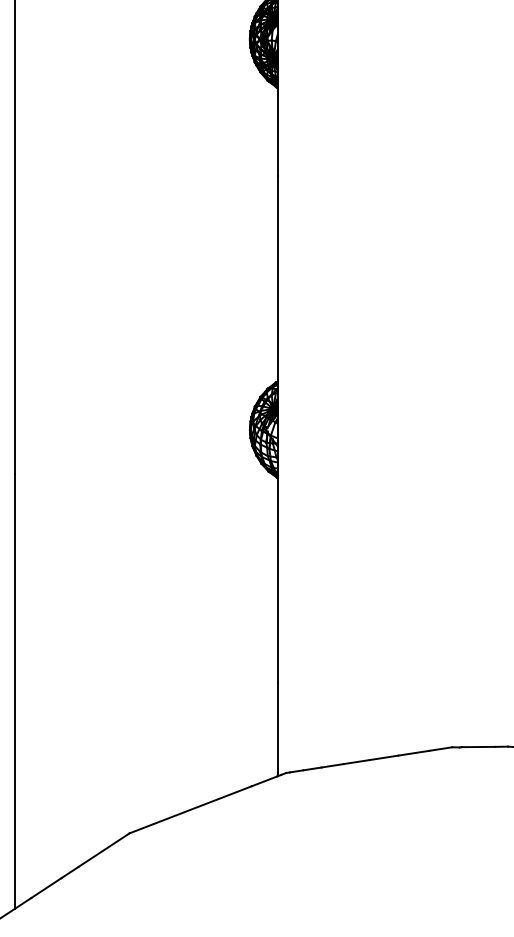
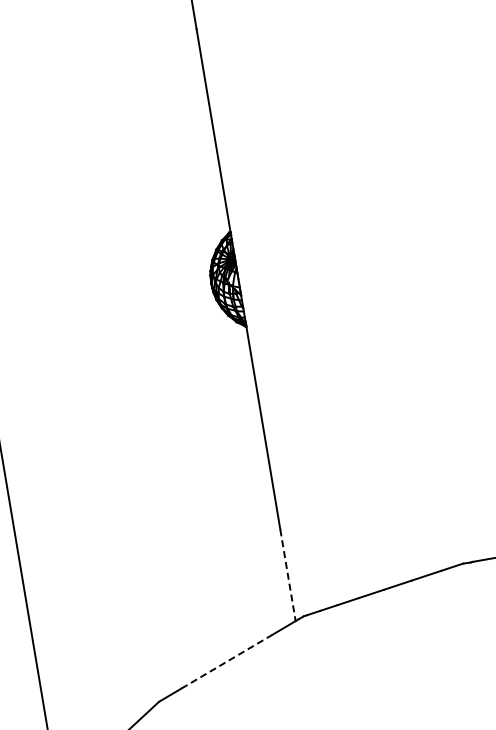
line: (277, 730) -> (288, 575), solid -> dashed
line: (202, 805) -> (226, 662), solid -> dashed

